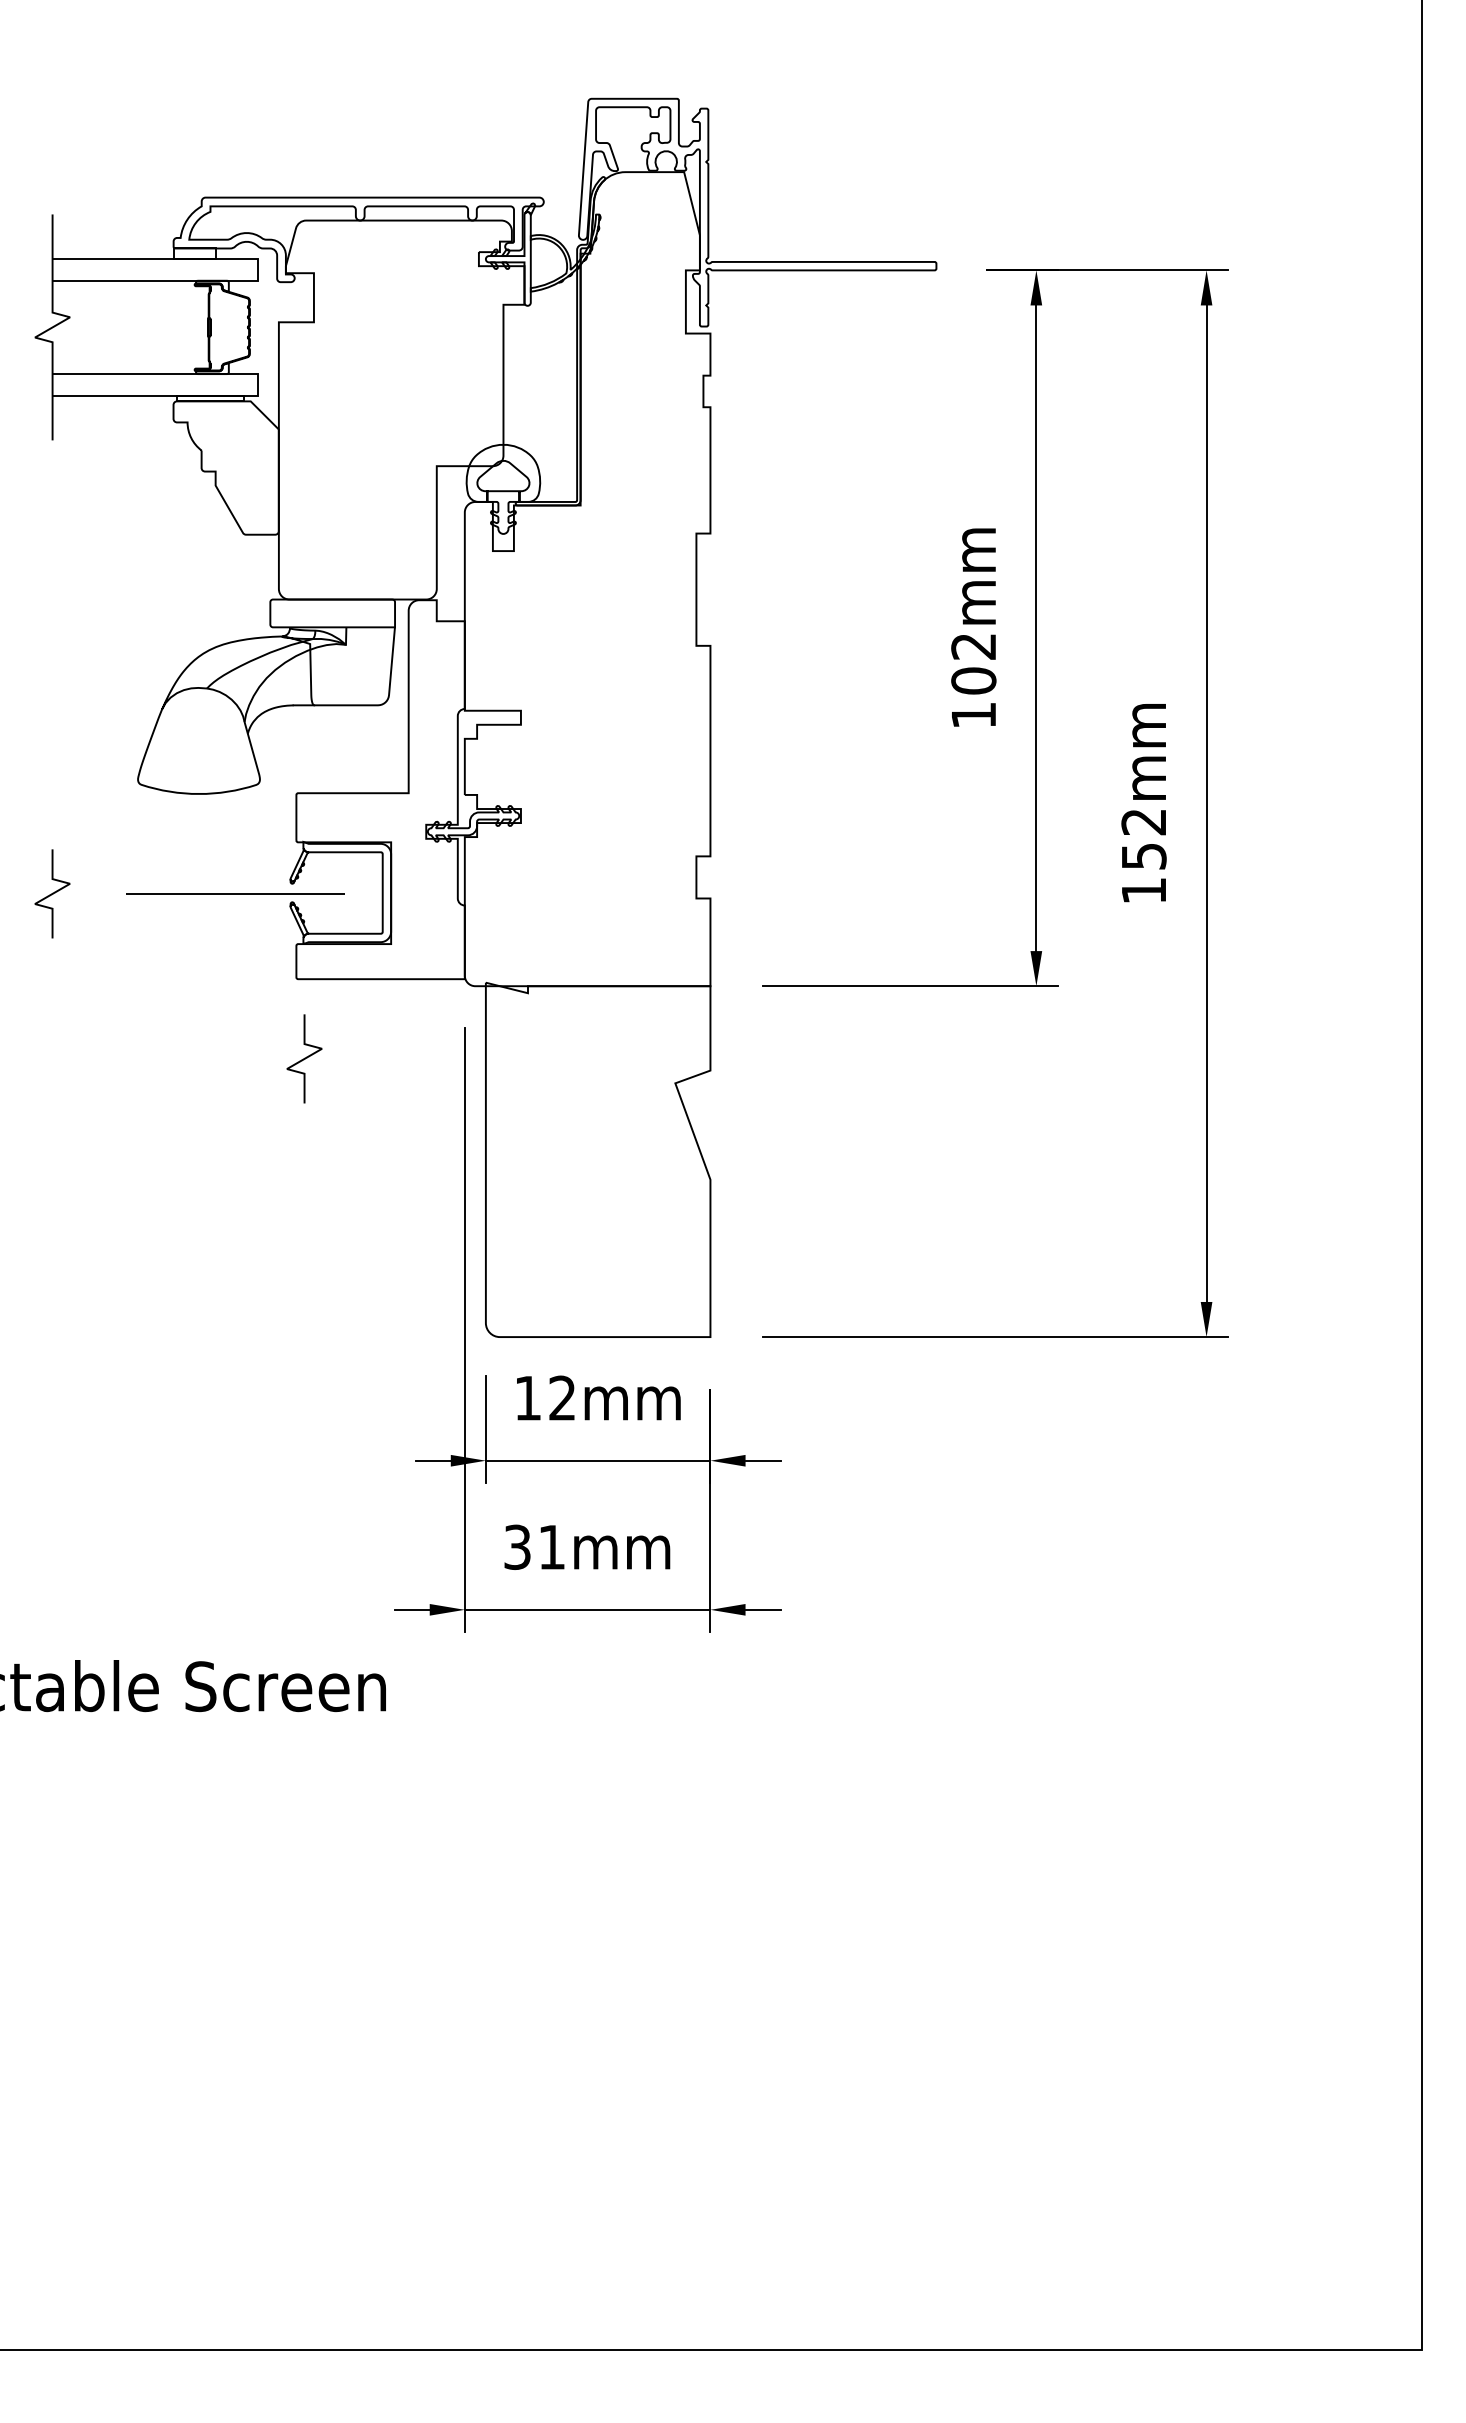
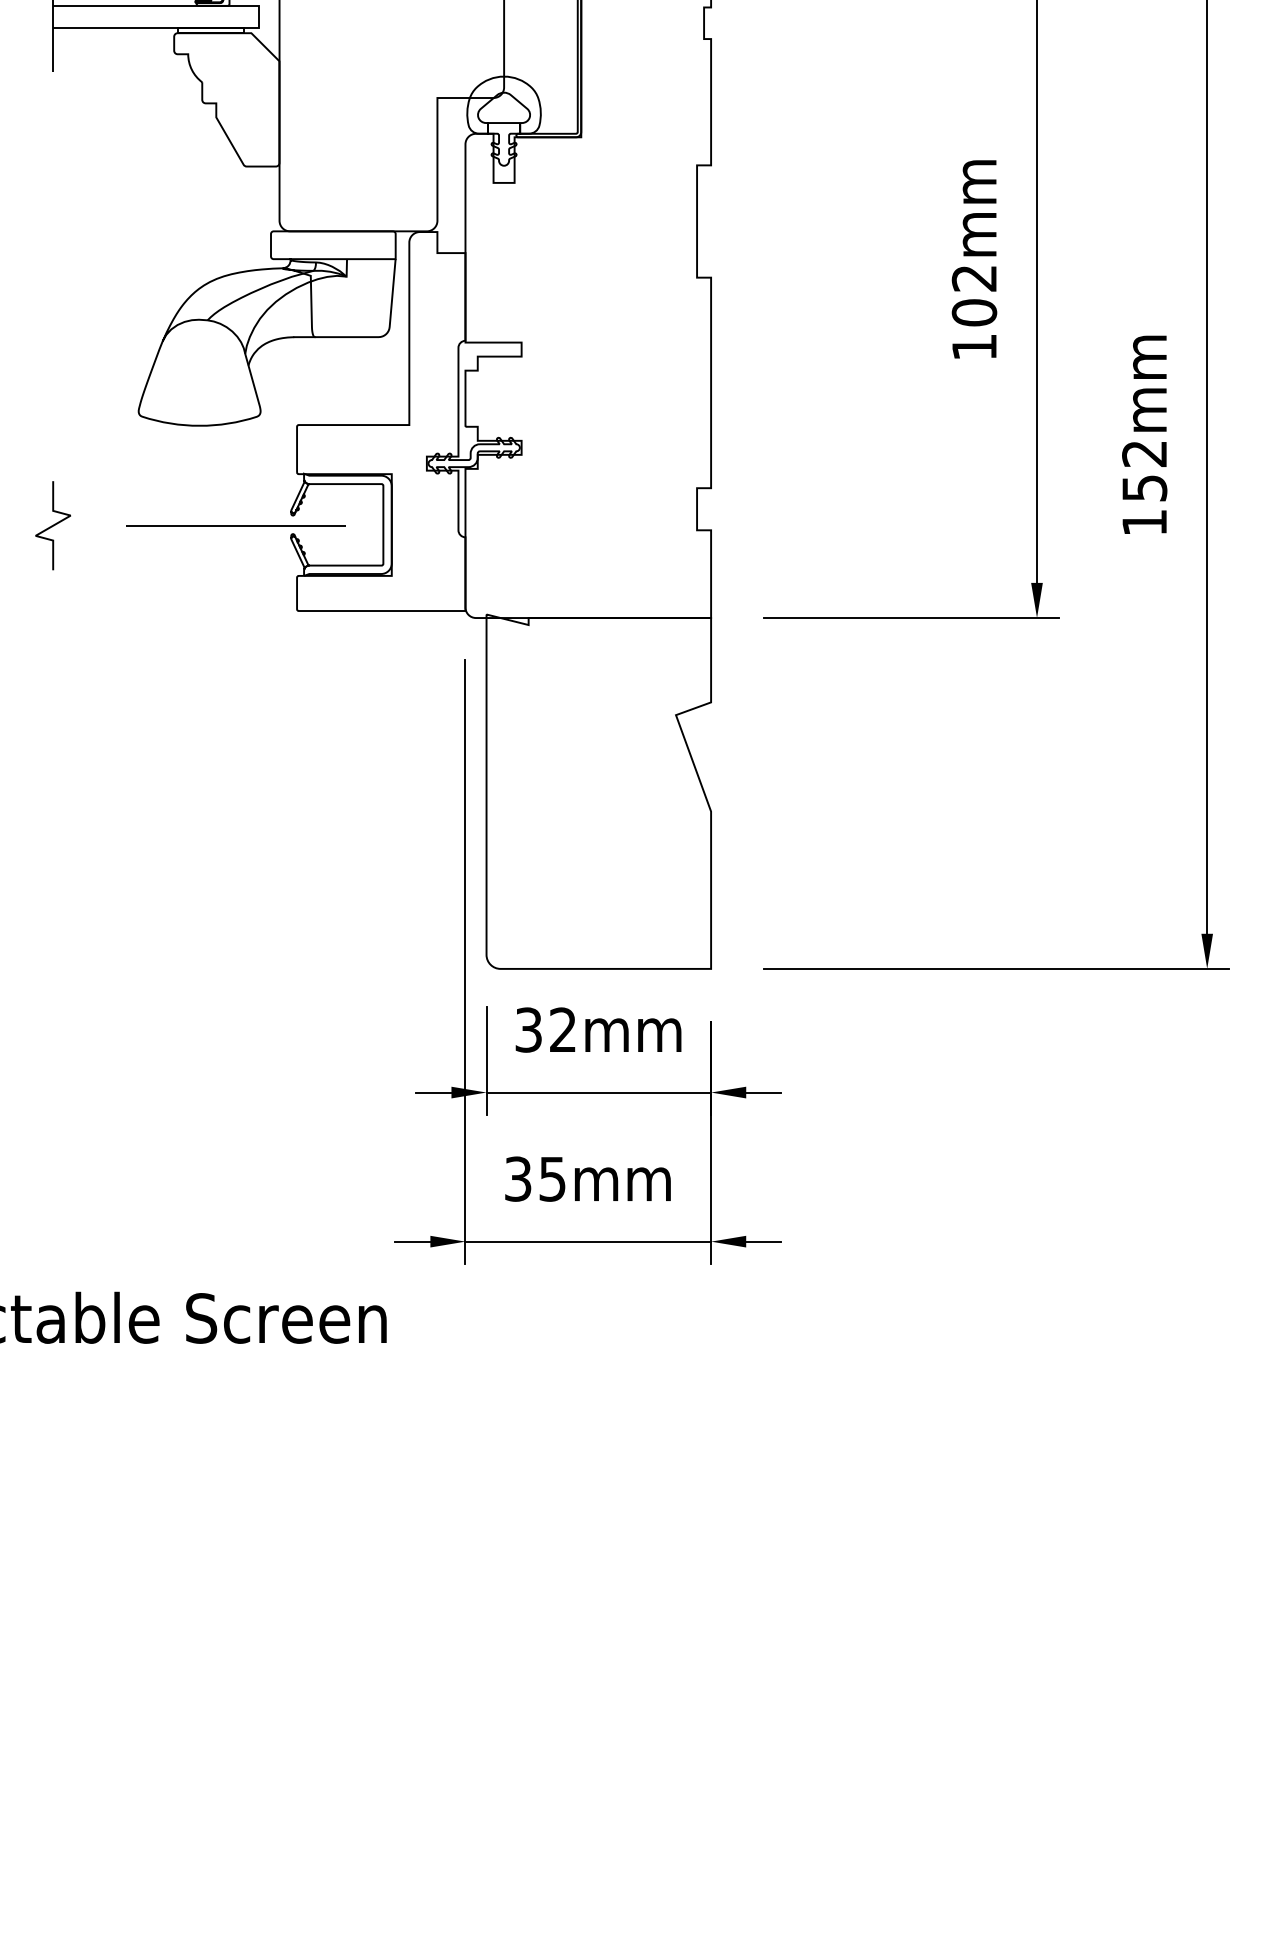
curve: (304, 1058) -> (305, 690), removed
text: (528, 1397) -> (529, 1029), 12mm -> 32mm
text: (551, 1547) -> (552, 1179), 31mm -> 35mm

